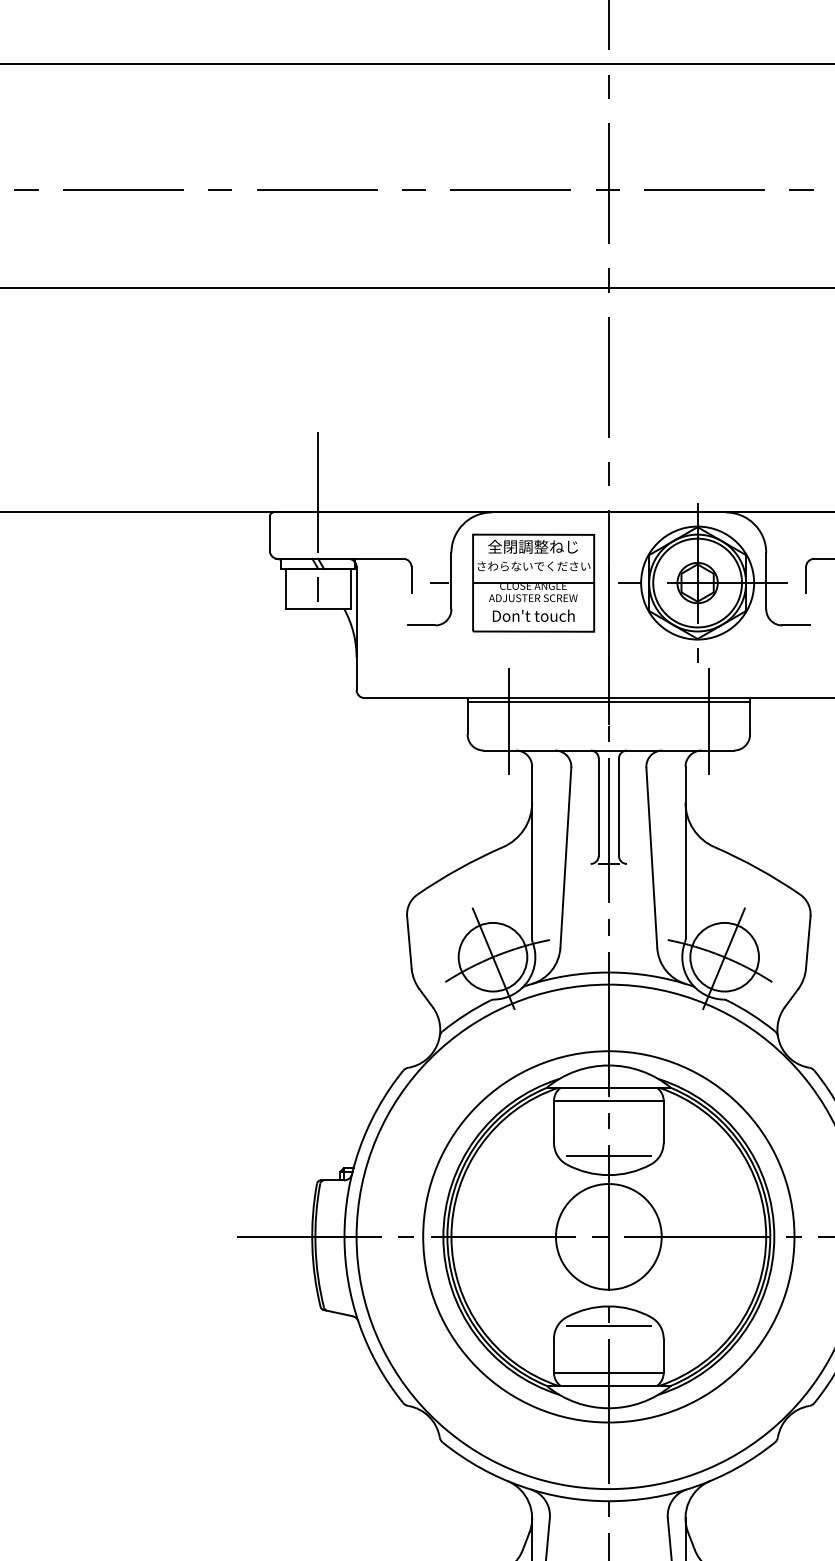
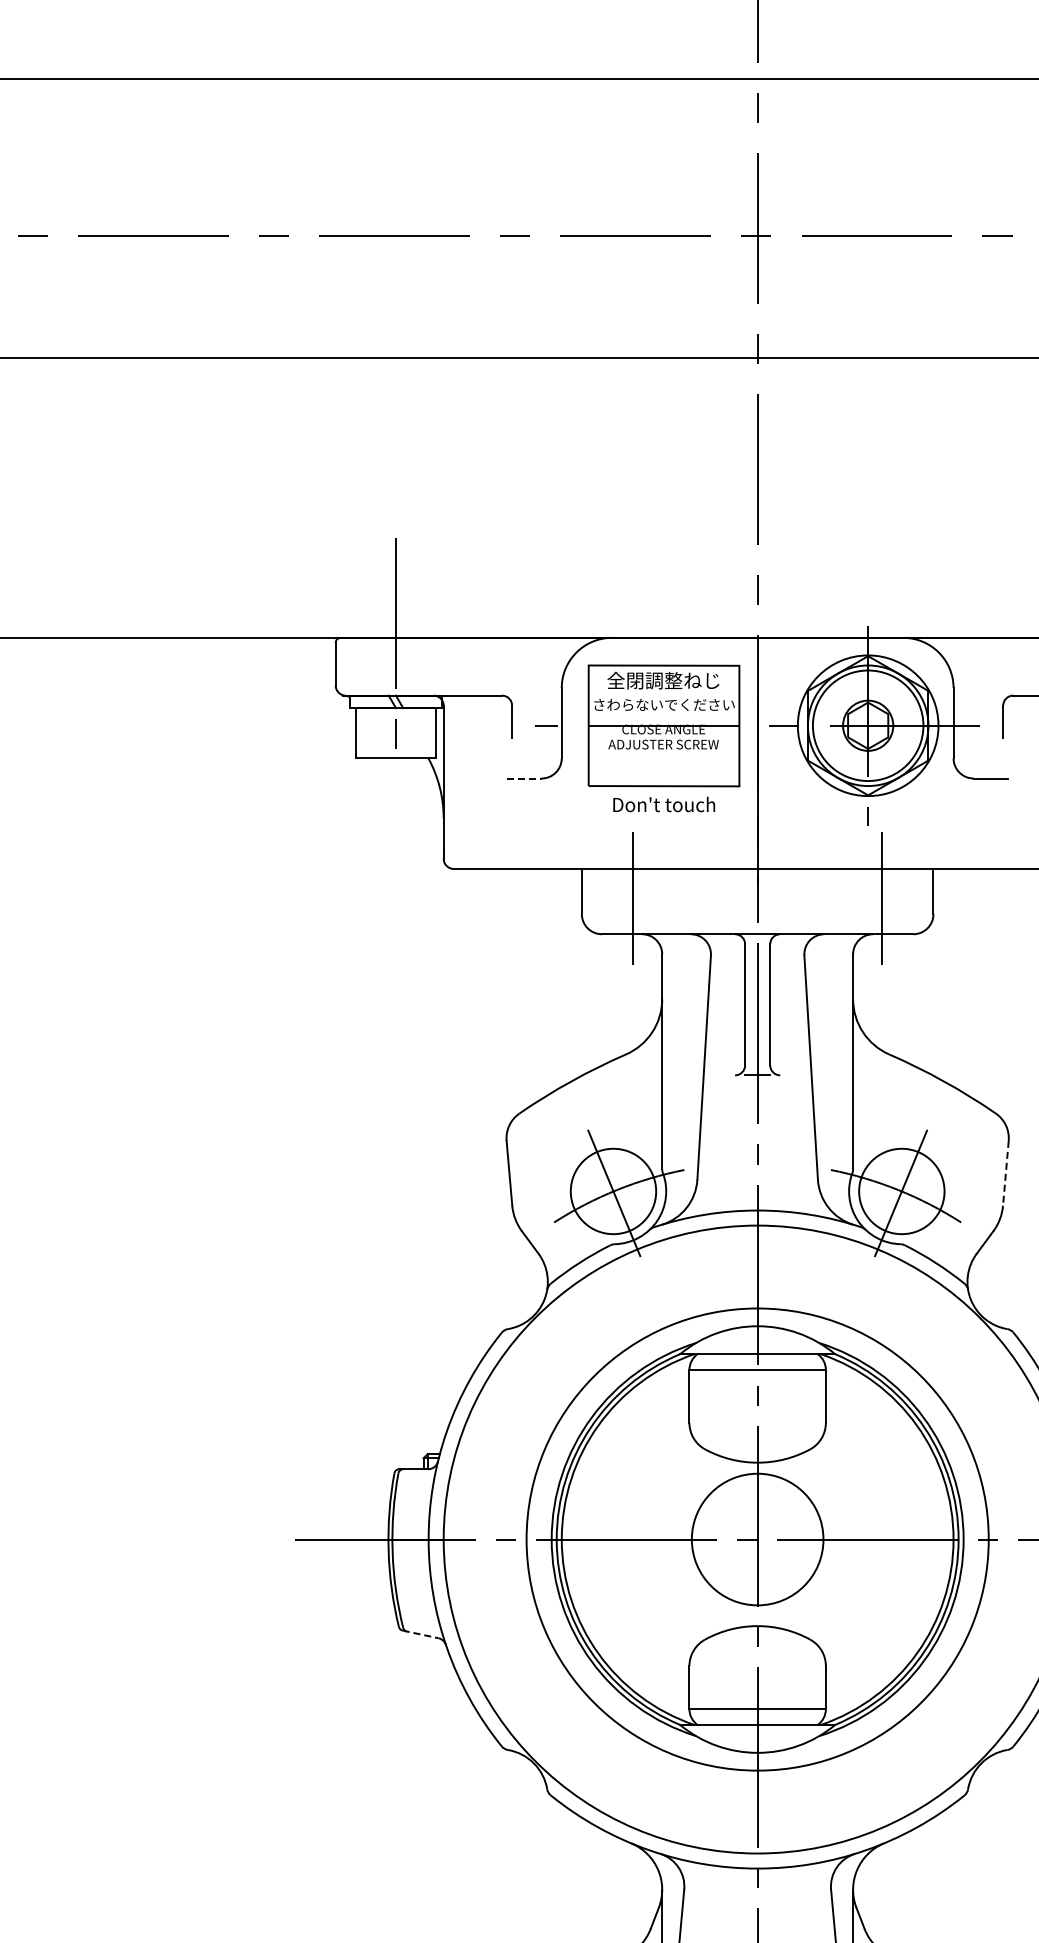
text: (533, 615) -> (664, 804), moved
line: (421, 625) -> (524, 778), solid -> dashed
line: (608, 701) -> (757, 873), removed
line: (807, 942) -> (1005, 1173), solid -> dashed
line: (608, 1156) -> (757, 1439), removed
line: (338, 1313) -> (421, 1634), solid -> dashed
line: (608, 1326) -> (757, 1650), removed

